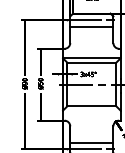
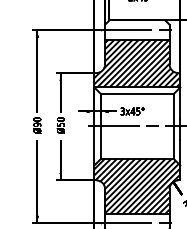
hatch: (91, 42) -> (136, 63), added
hatch: (91, 124) -> (136, 186), added

